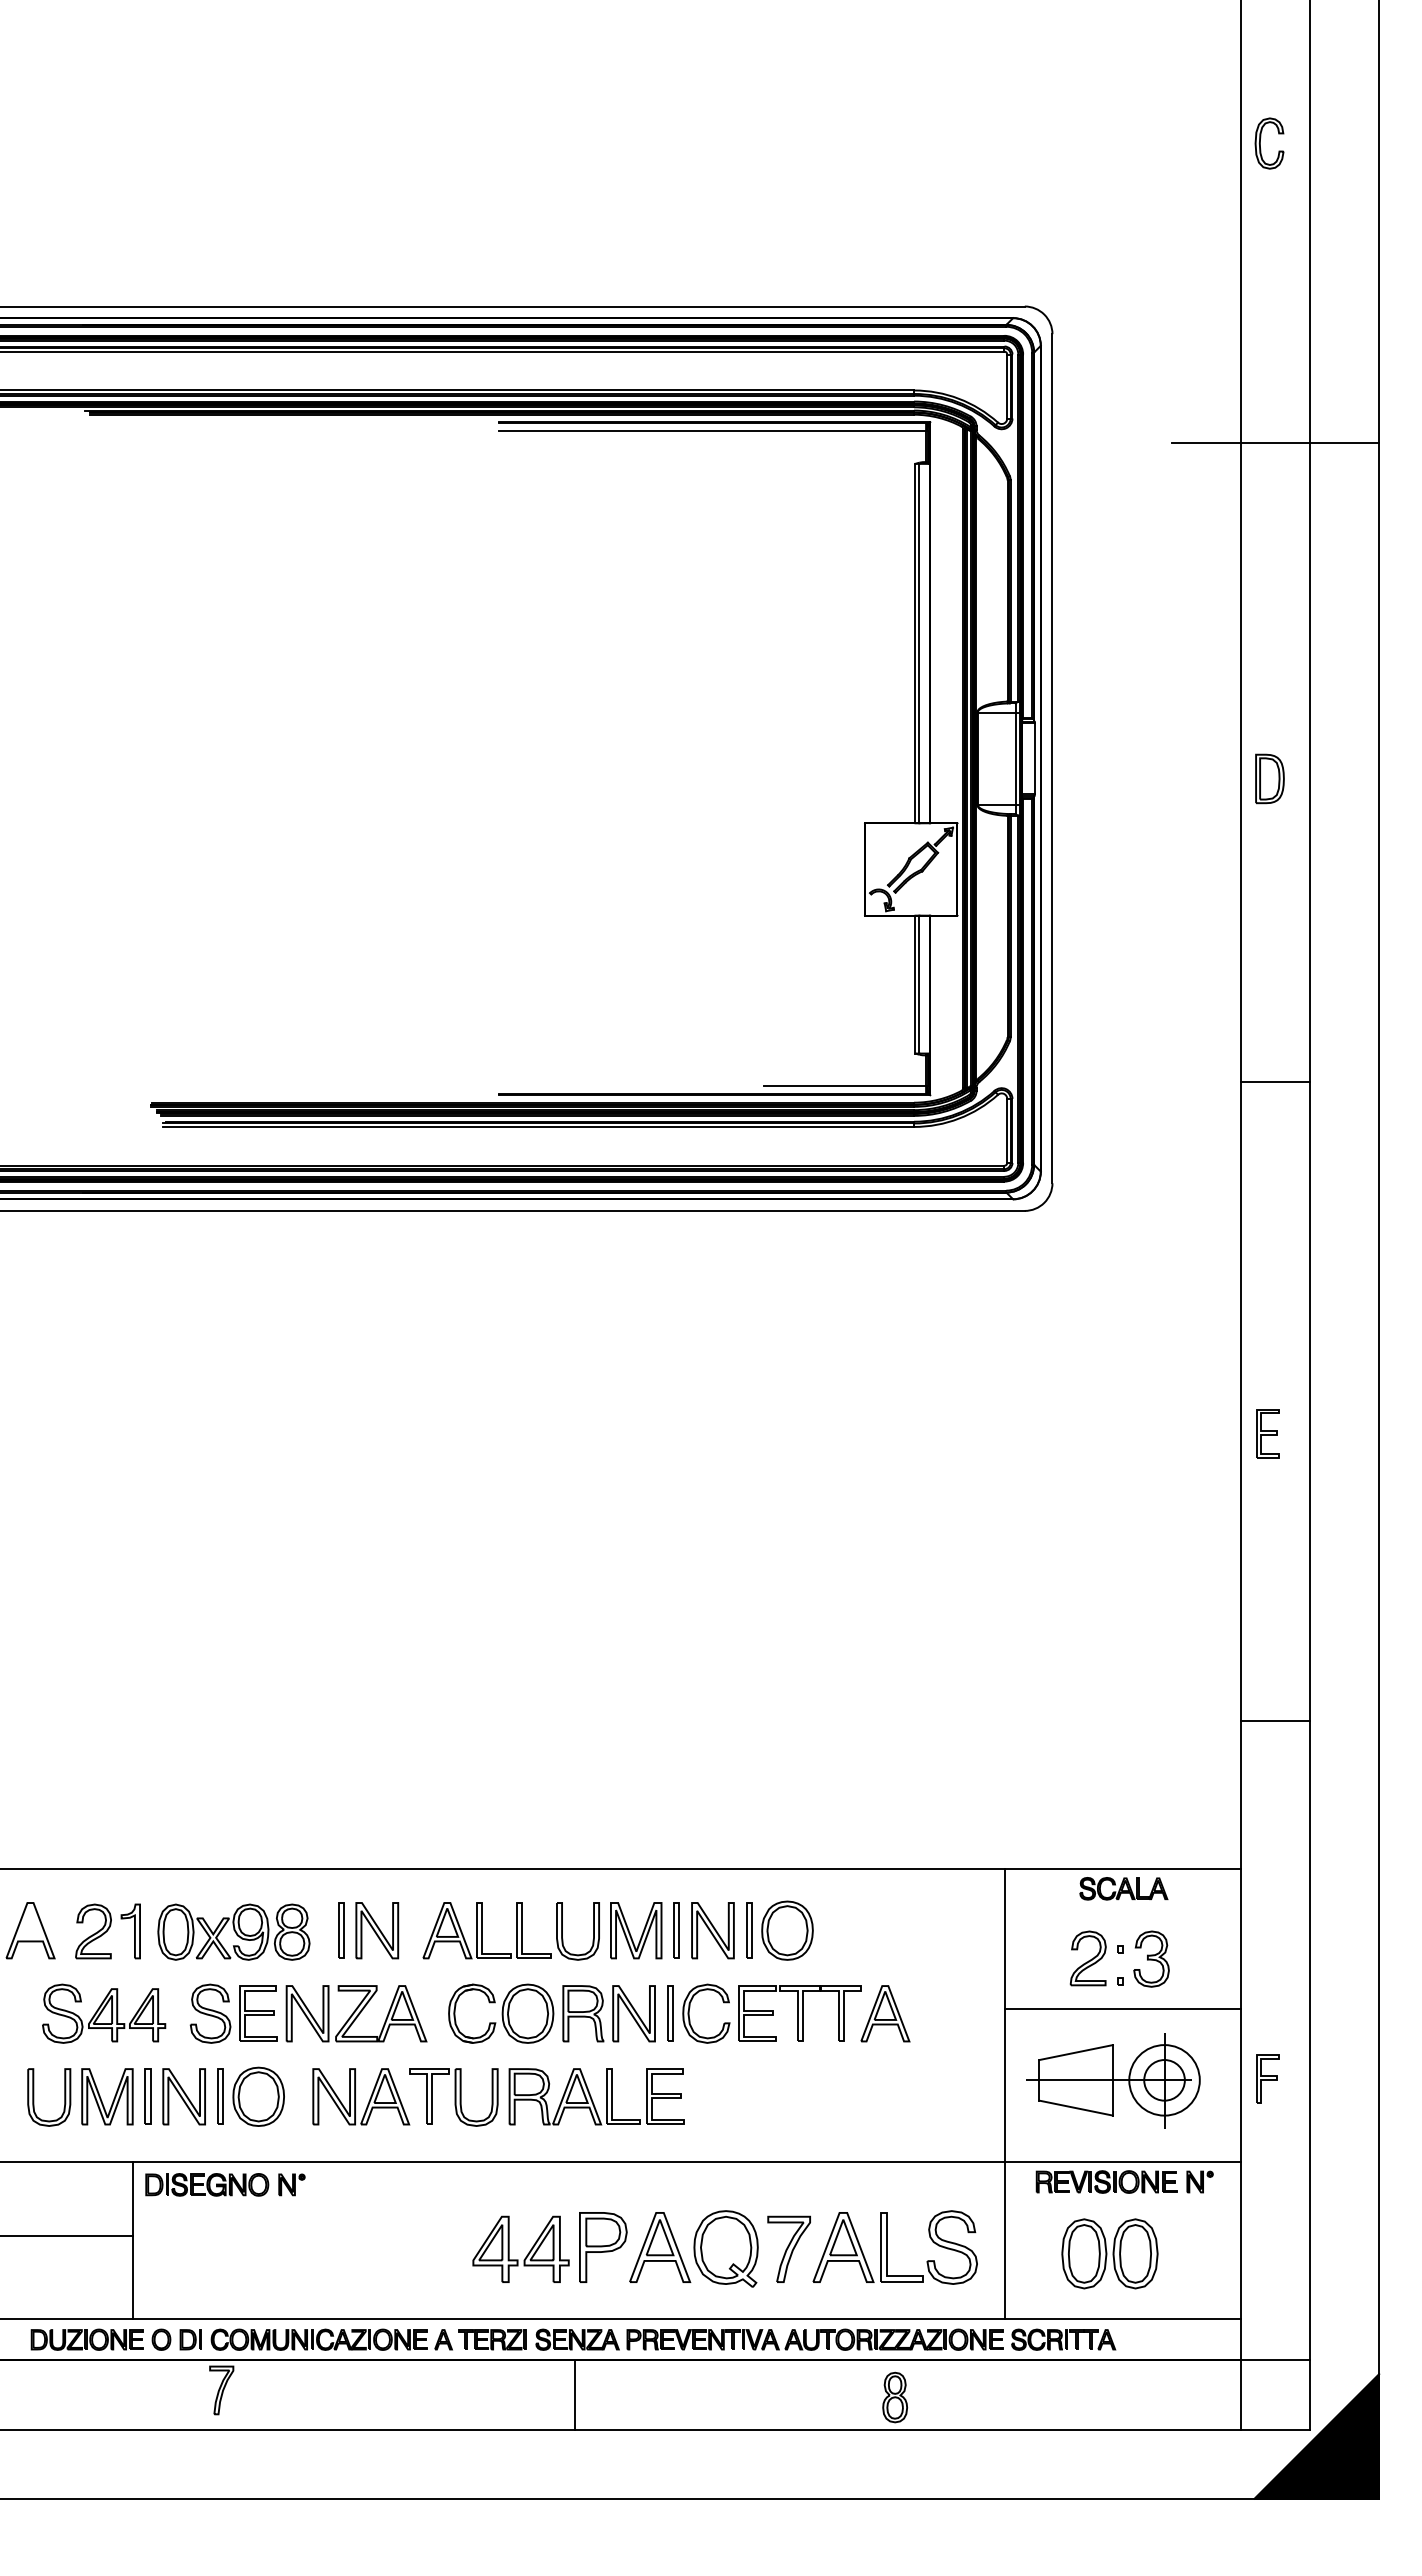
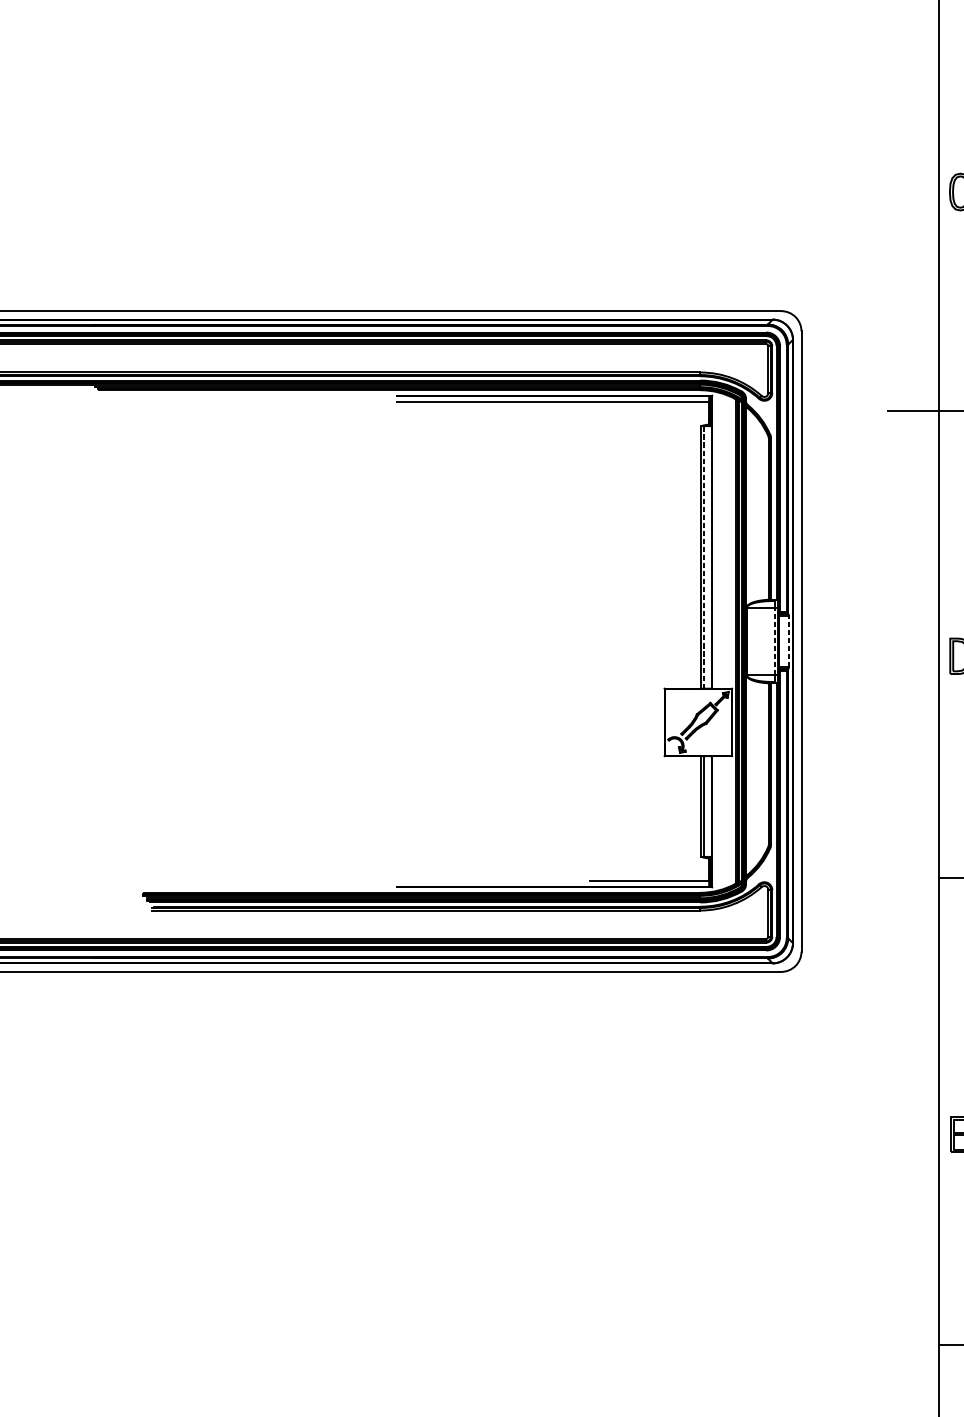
line: (919, 643) -> (704, 557), solid -> dashed
line: (1015, 758) -> (774, 641), solid -> dashed
line: (1034, 758) -> (788, 641), solid -> dashed

